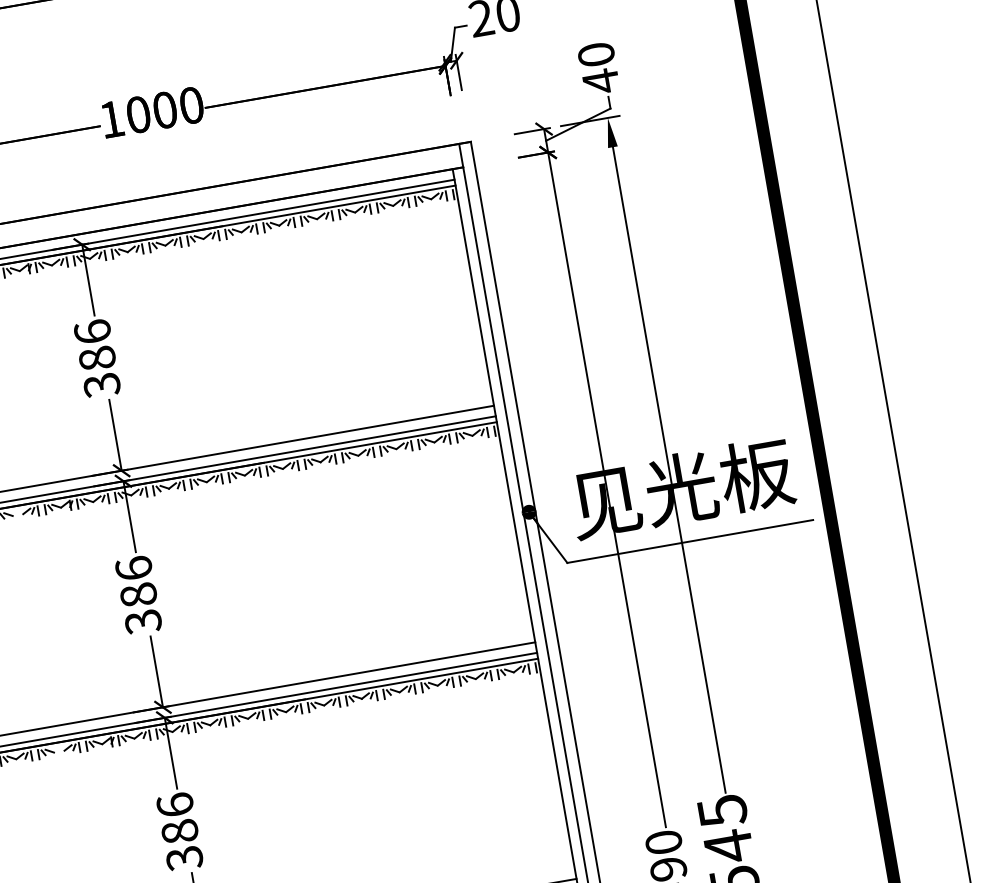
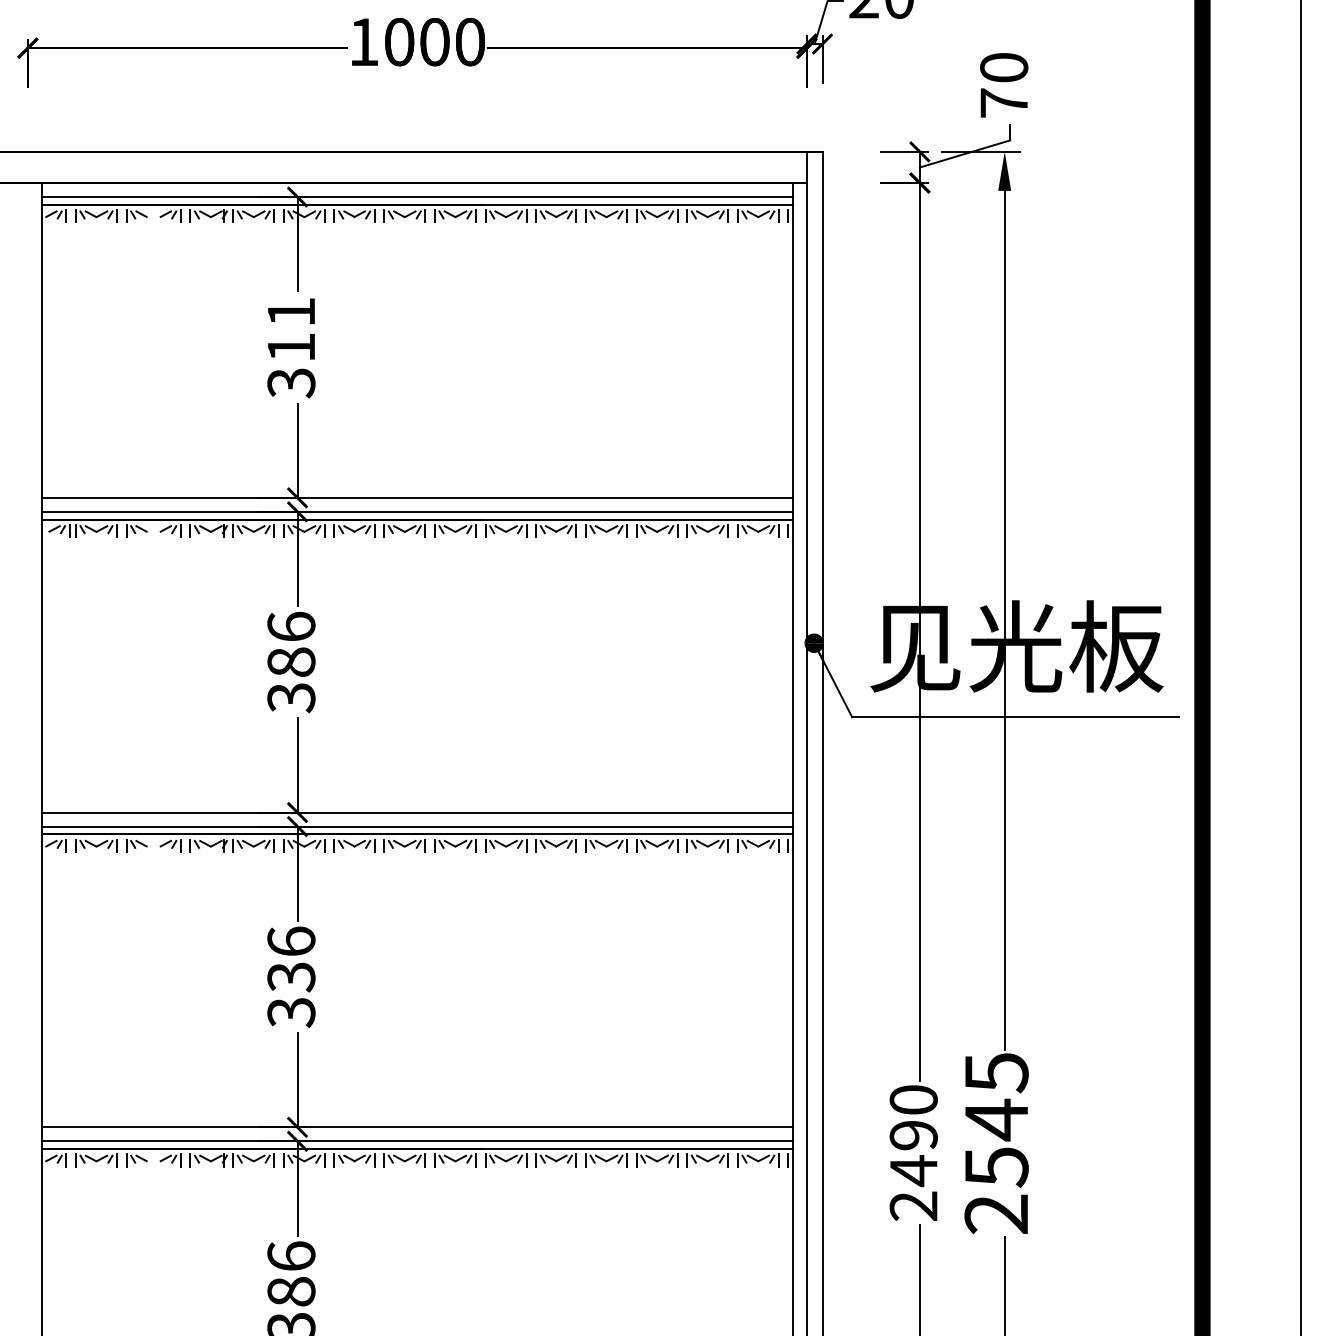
text: (600, 81) -> (1003, 103), 40 -> 70
text: (95, 345) -> (291, 329), 386 -> 311
text: (180, 832) -> (291, 977), 386 -> 336

